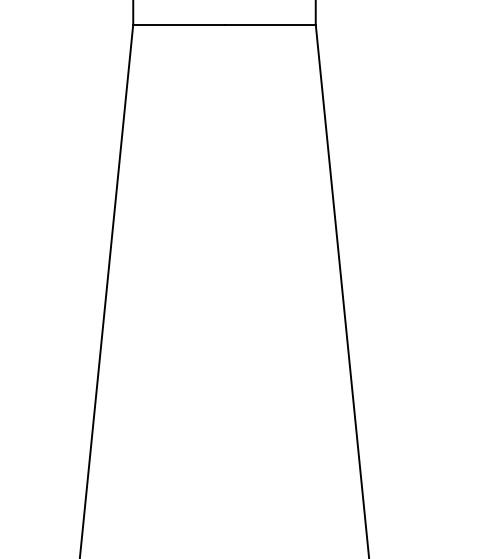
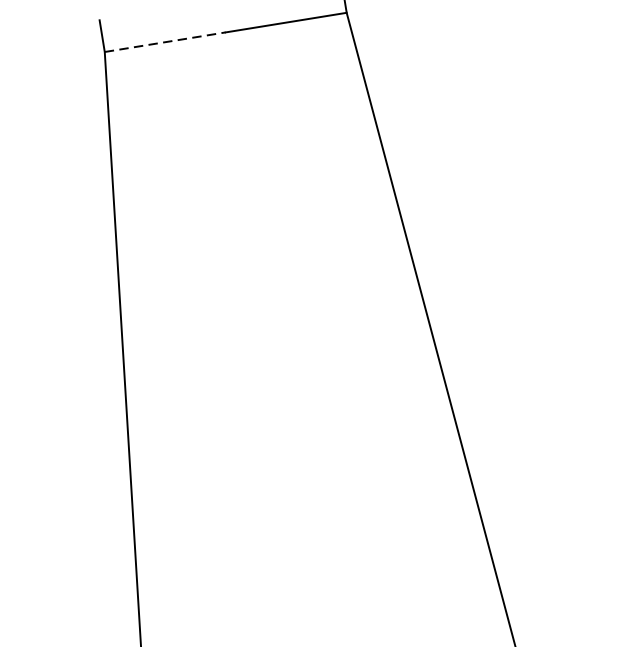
line: (178, 24) -> (164, 42), solid -> dashed

